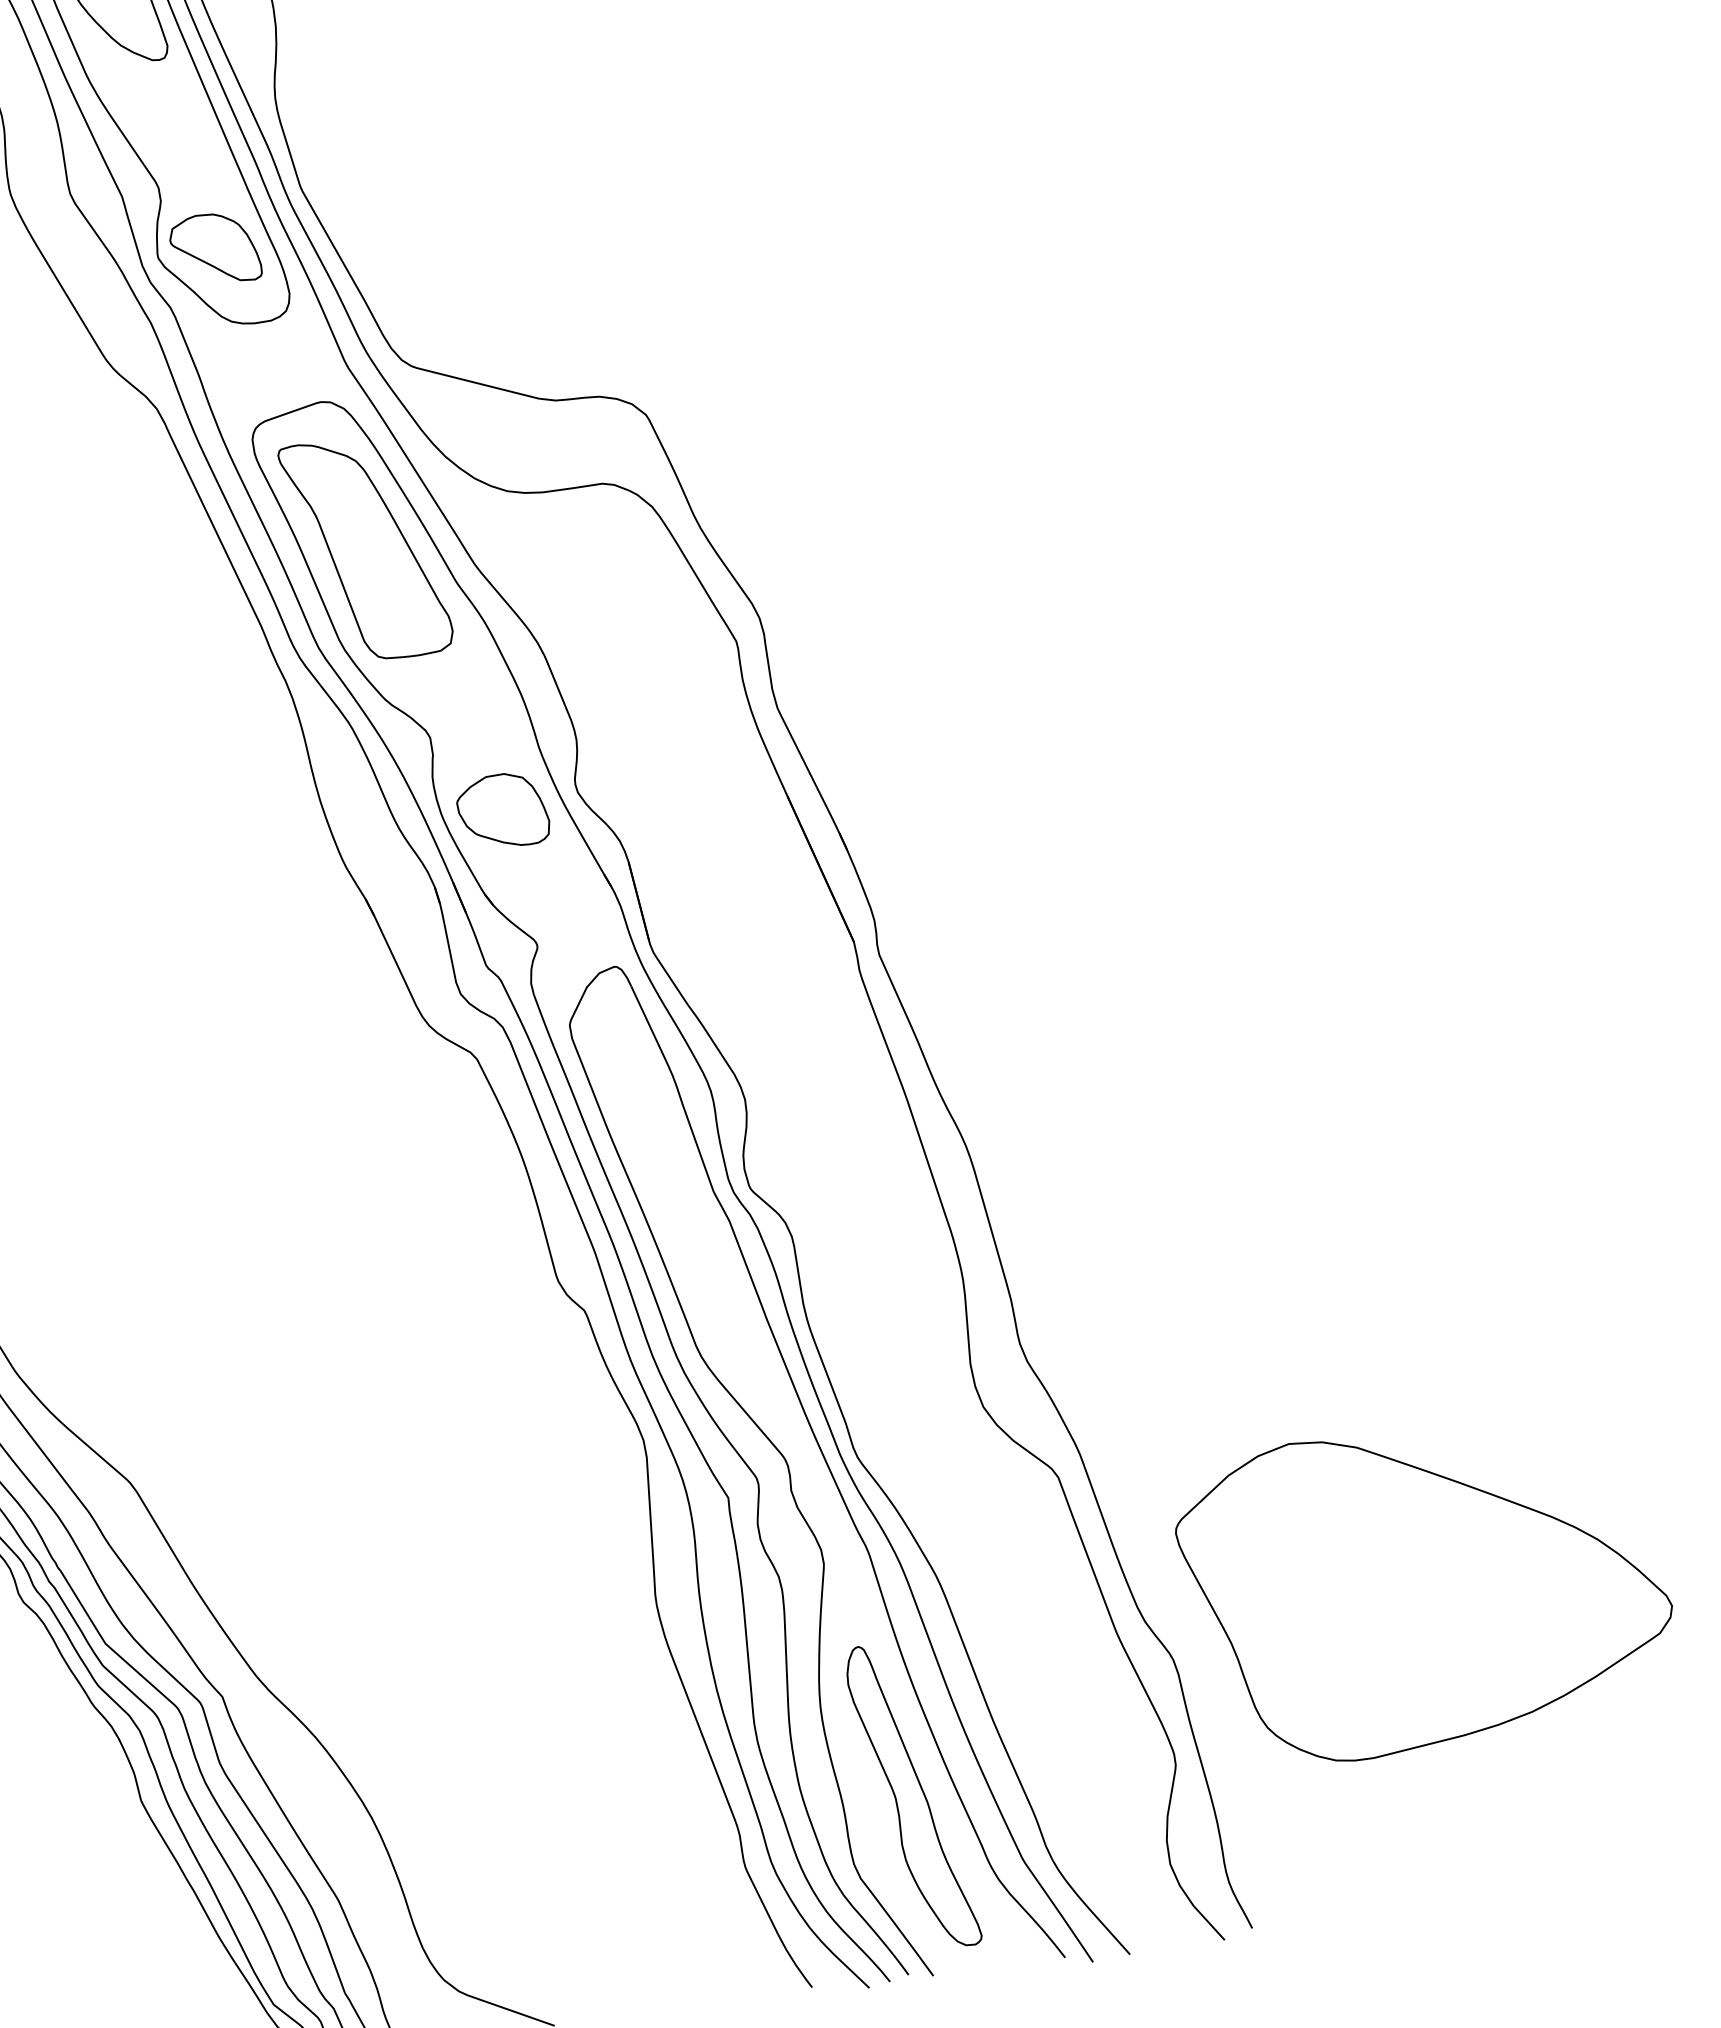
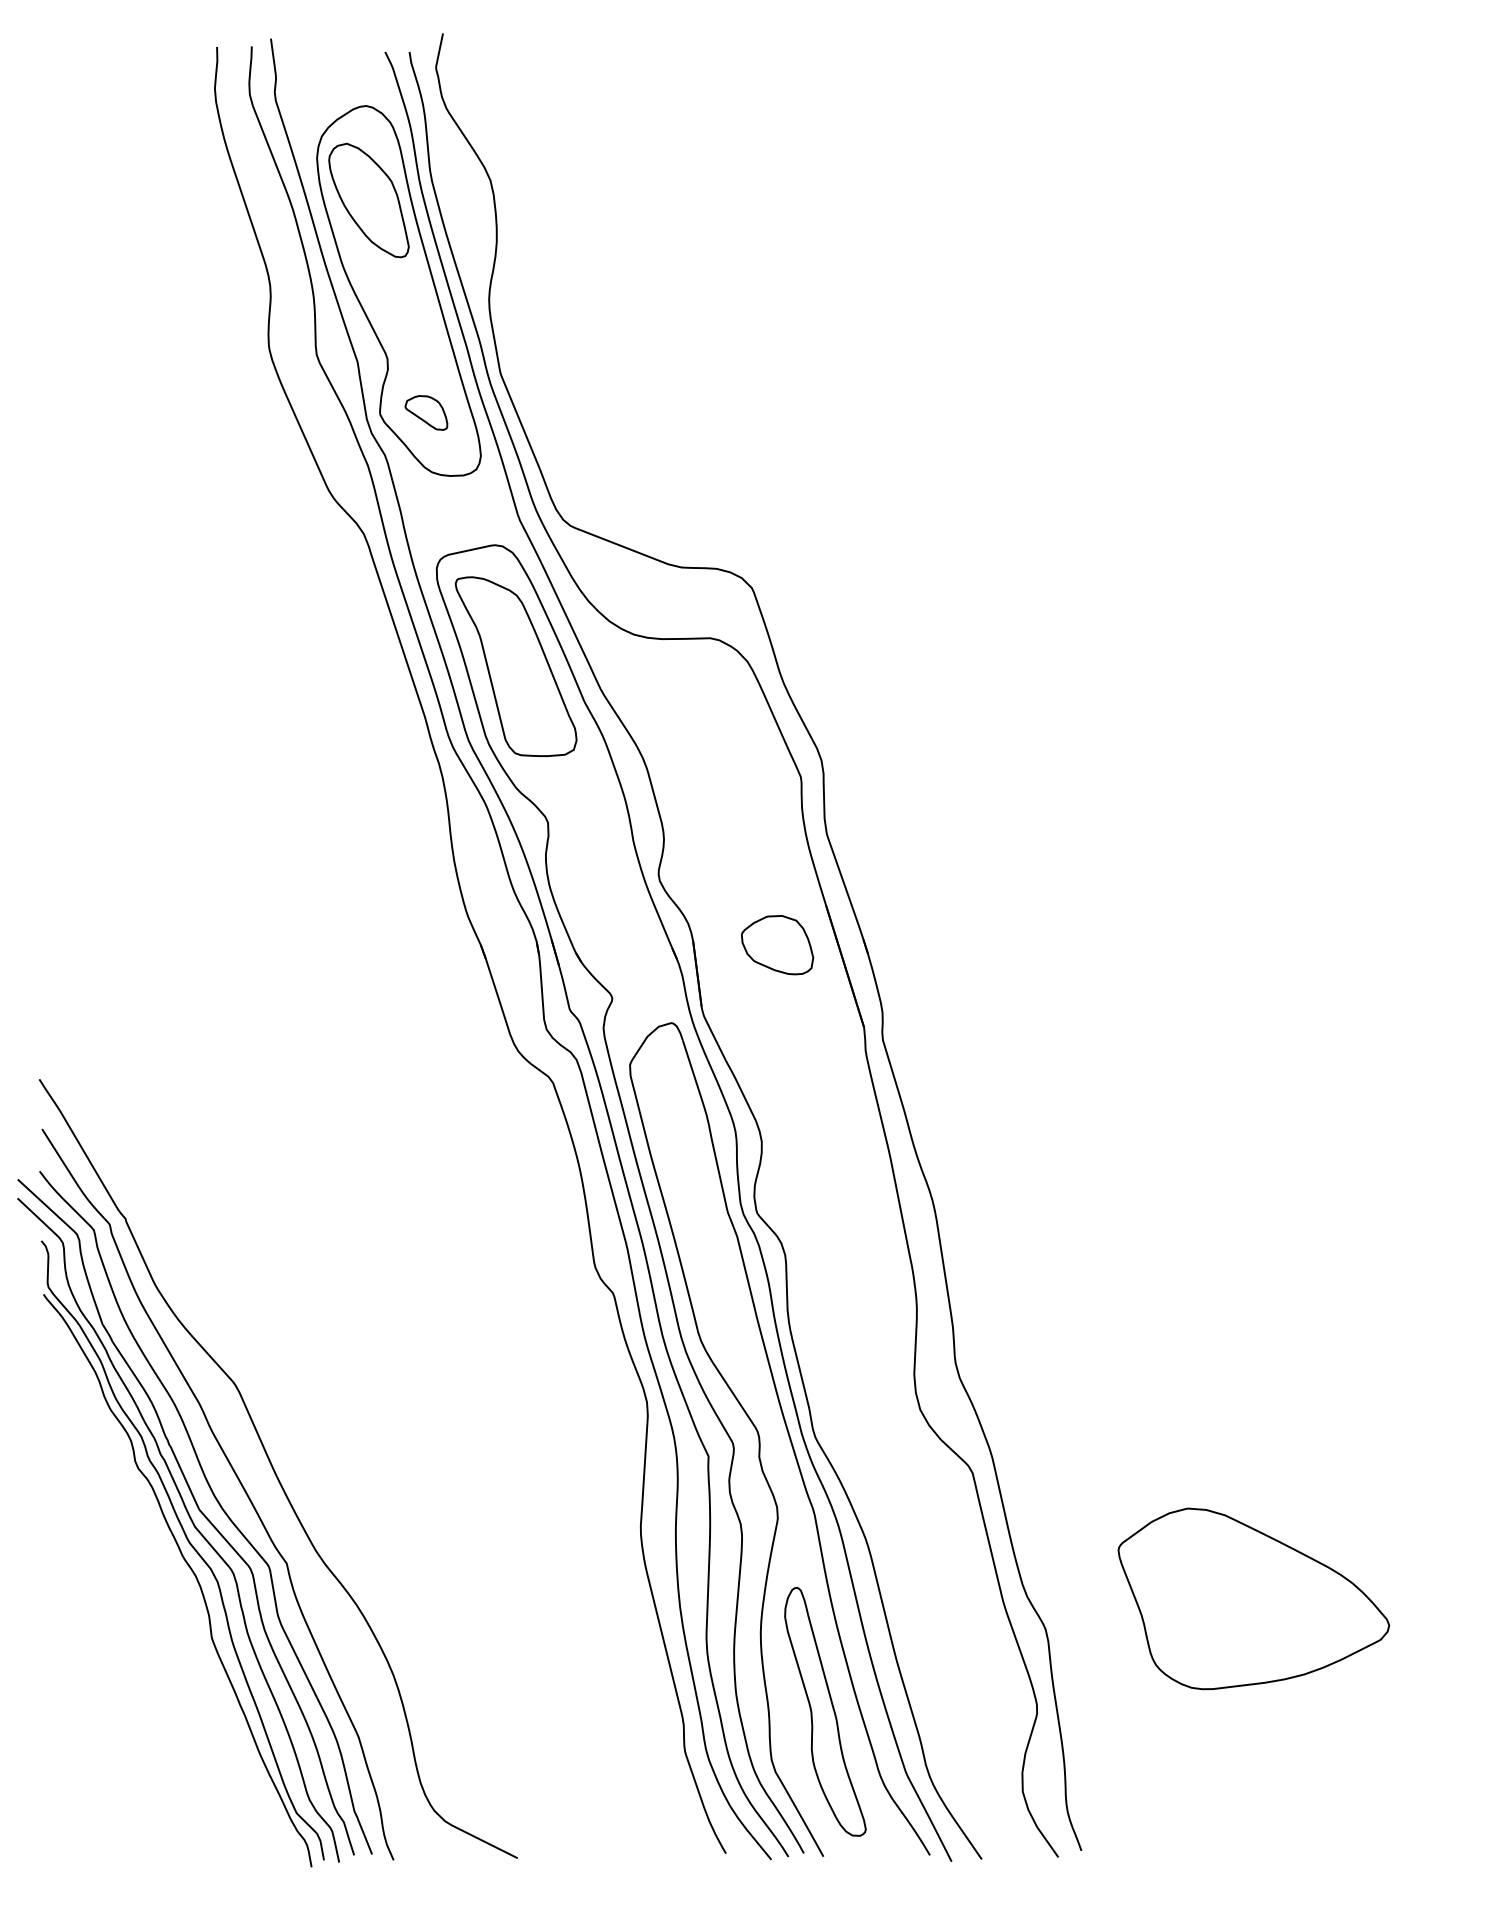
part: (215, 248) -> (426, 412), size x0.6
part: (503, 811) -> (777, 945), moved
part: (1425, 1588) -> (1253, 1598), size x0.7

